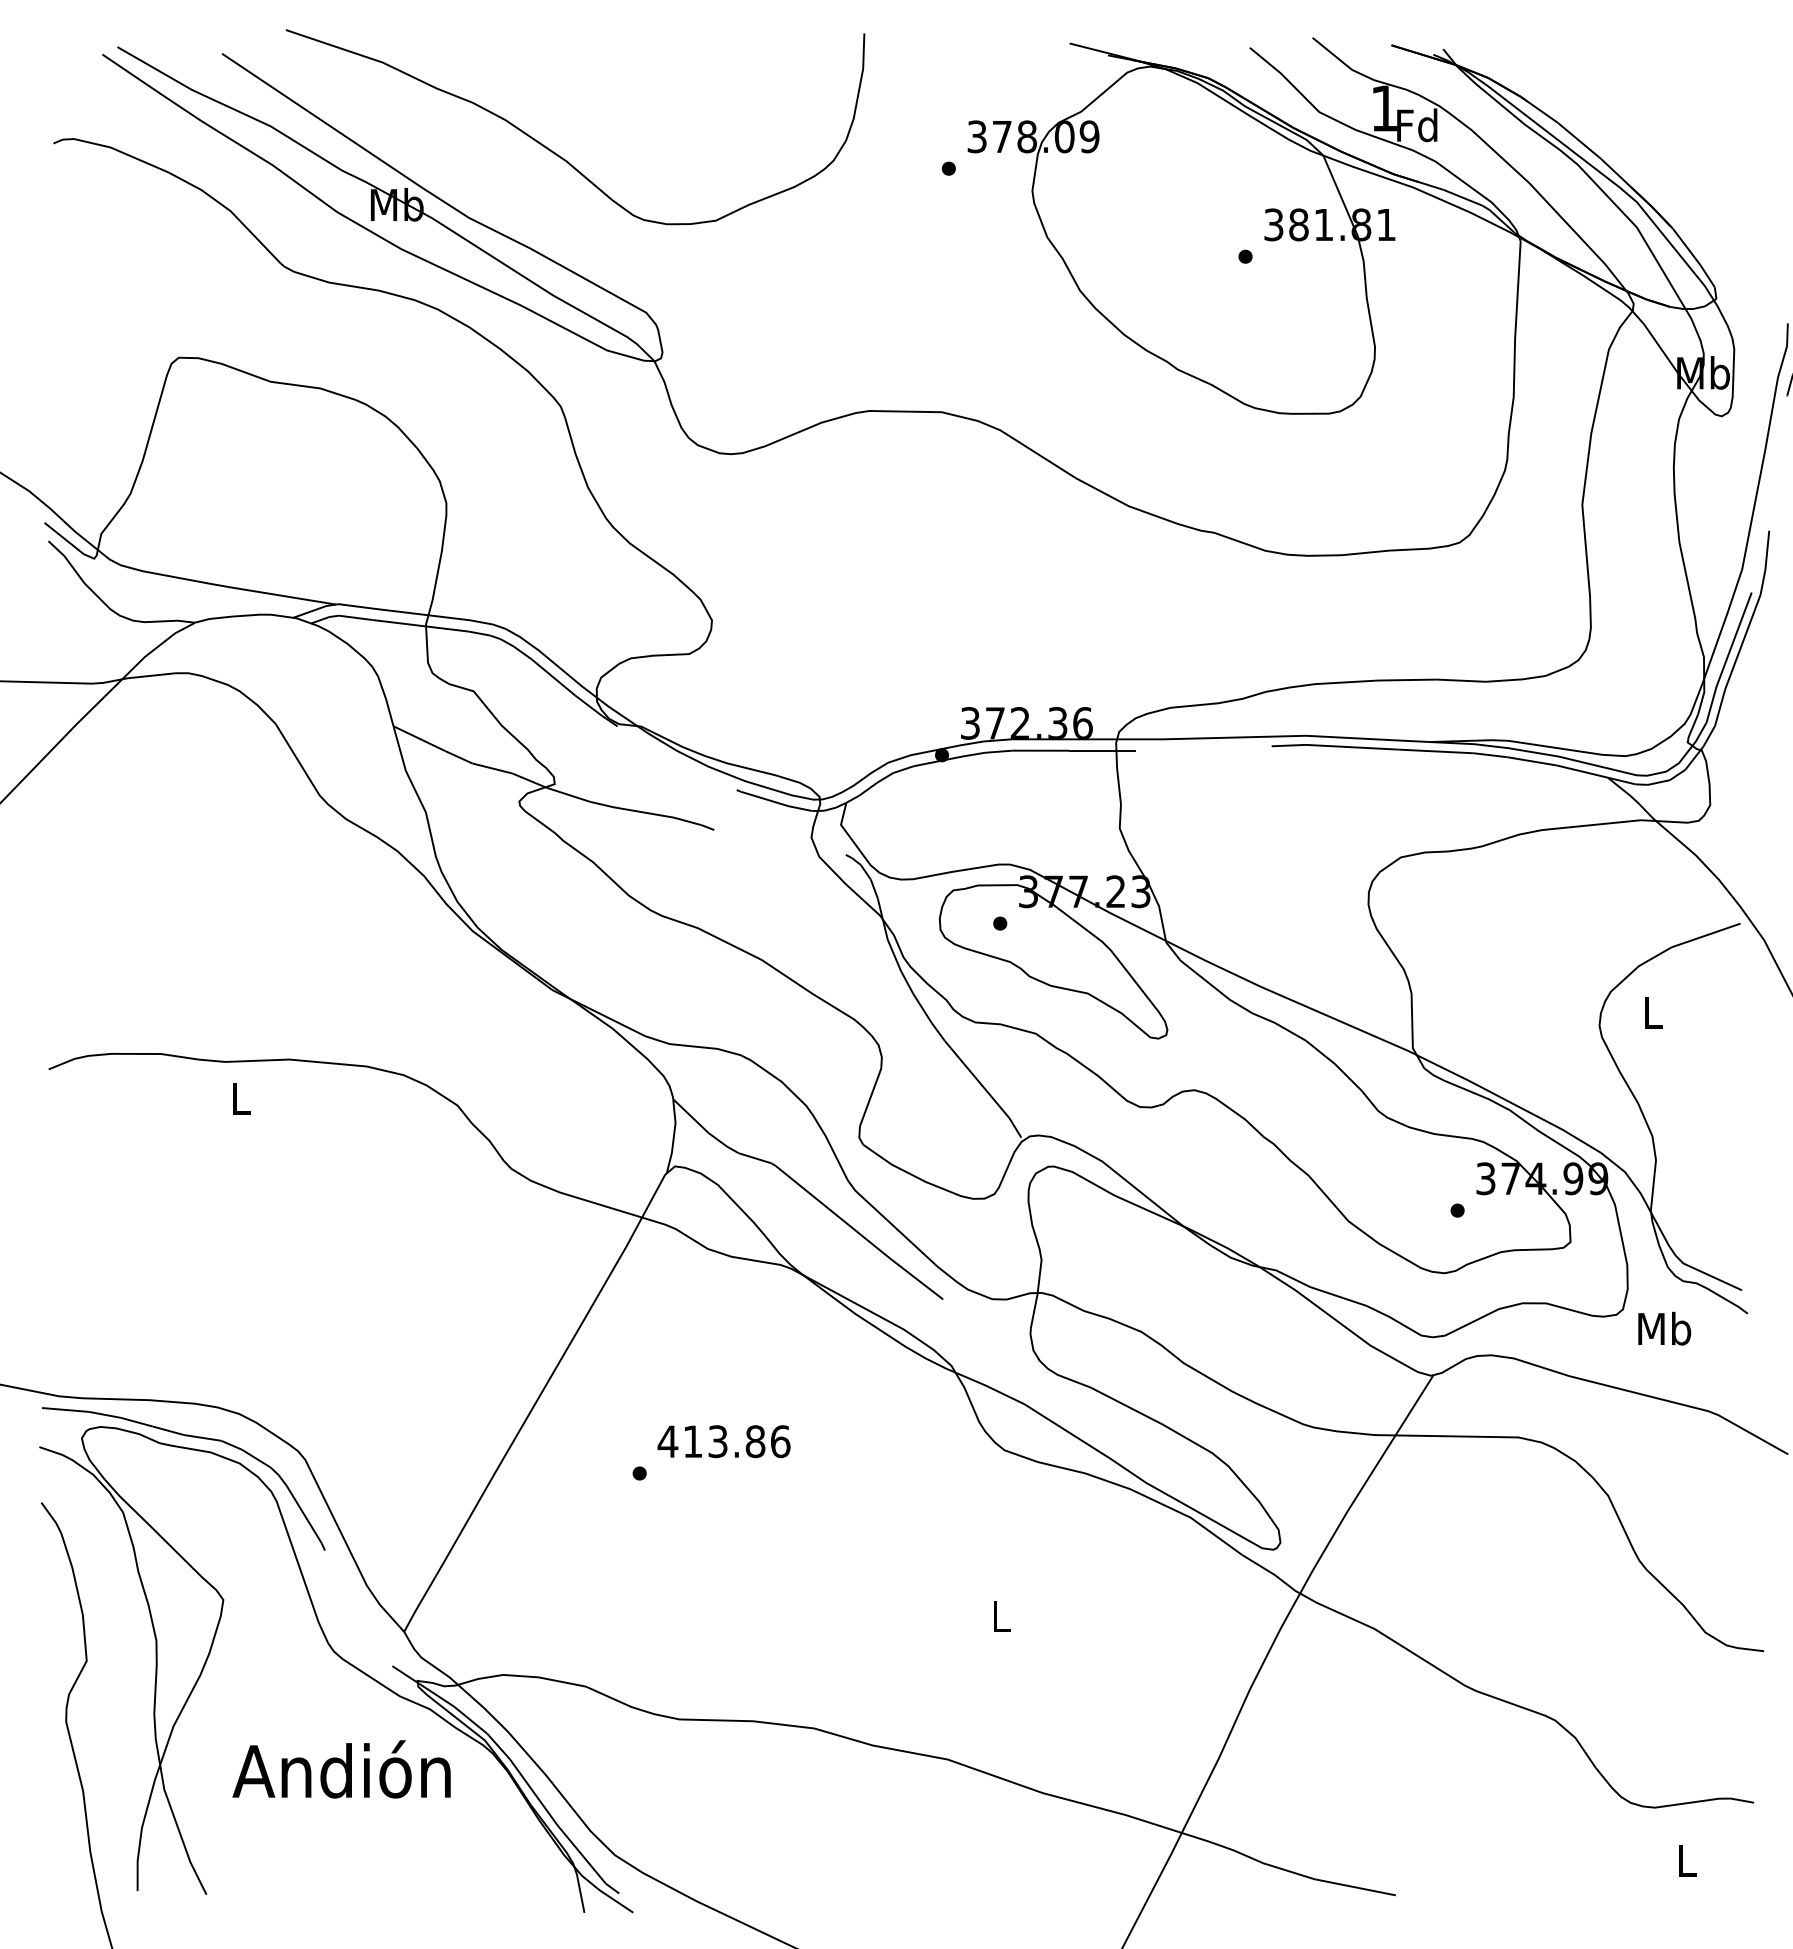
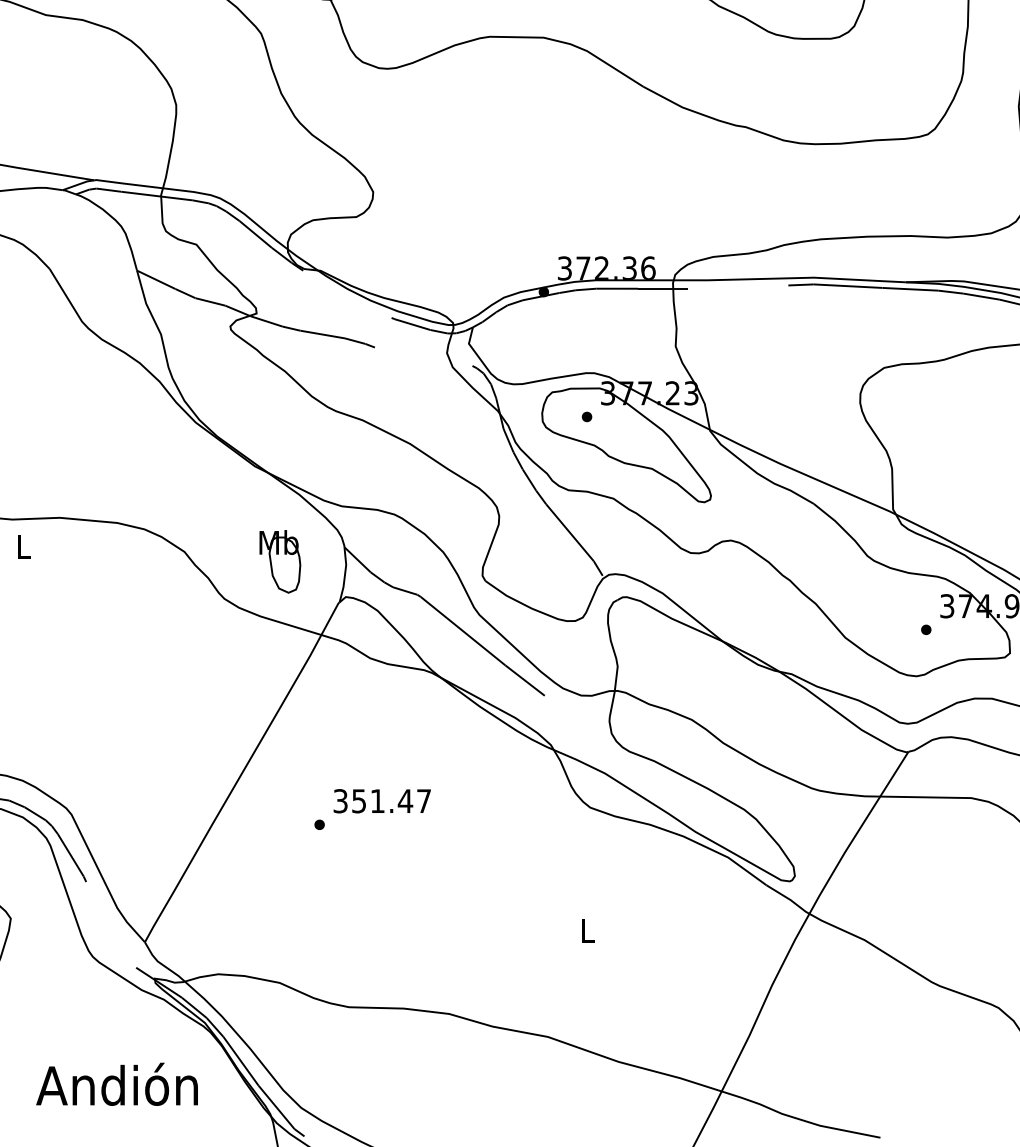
part: (586, 1118) -> (280, 561), added
text: (723, 1441) -> (381, 801), 413.86 -> 351.47
text: (341, 1769) -> (117, 1084), moved

